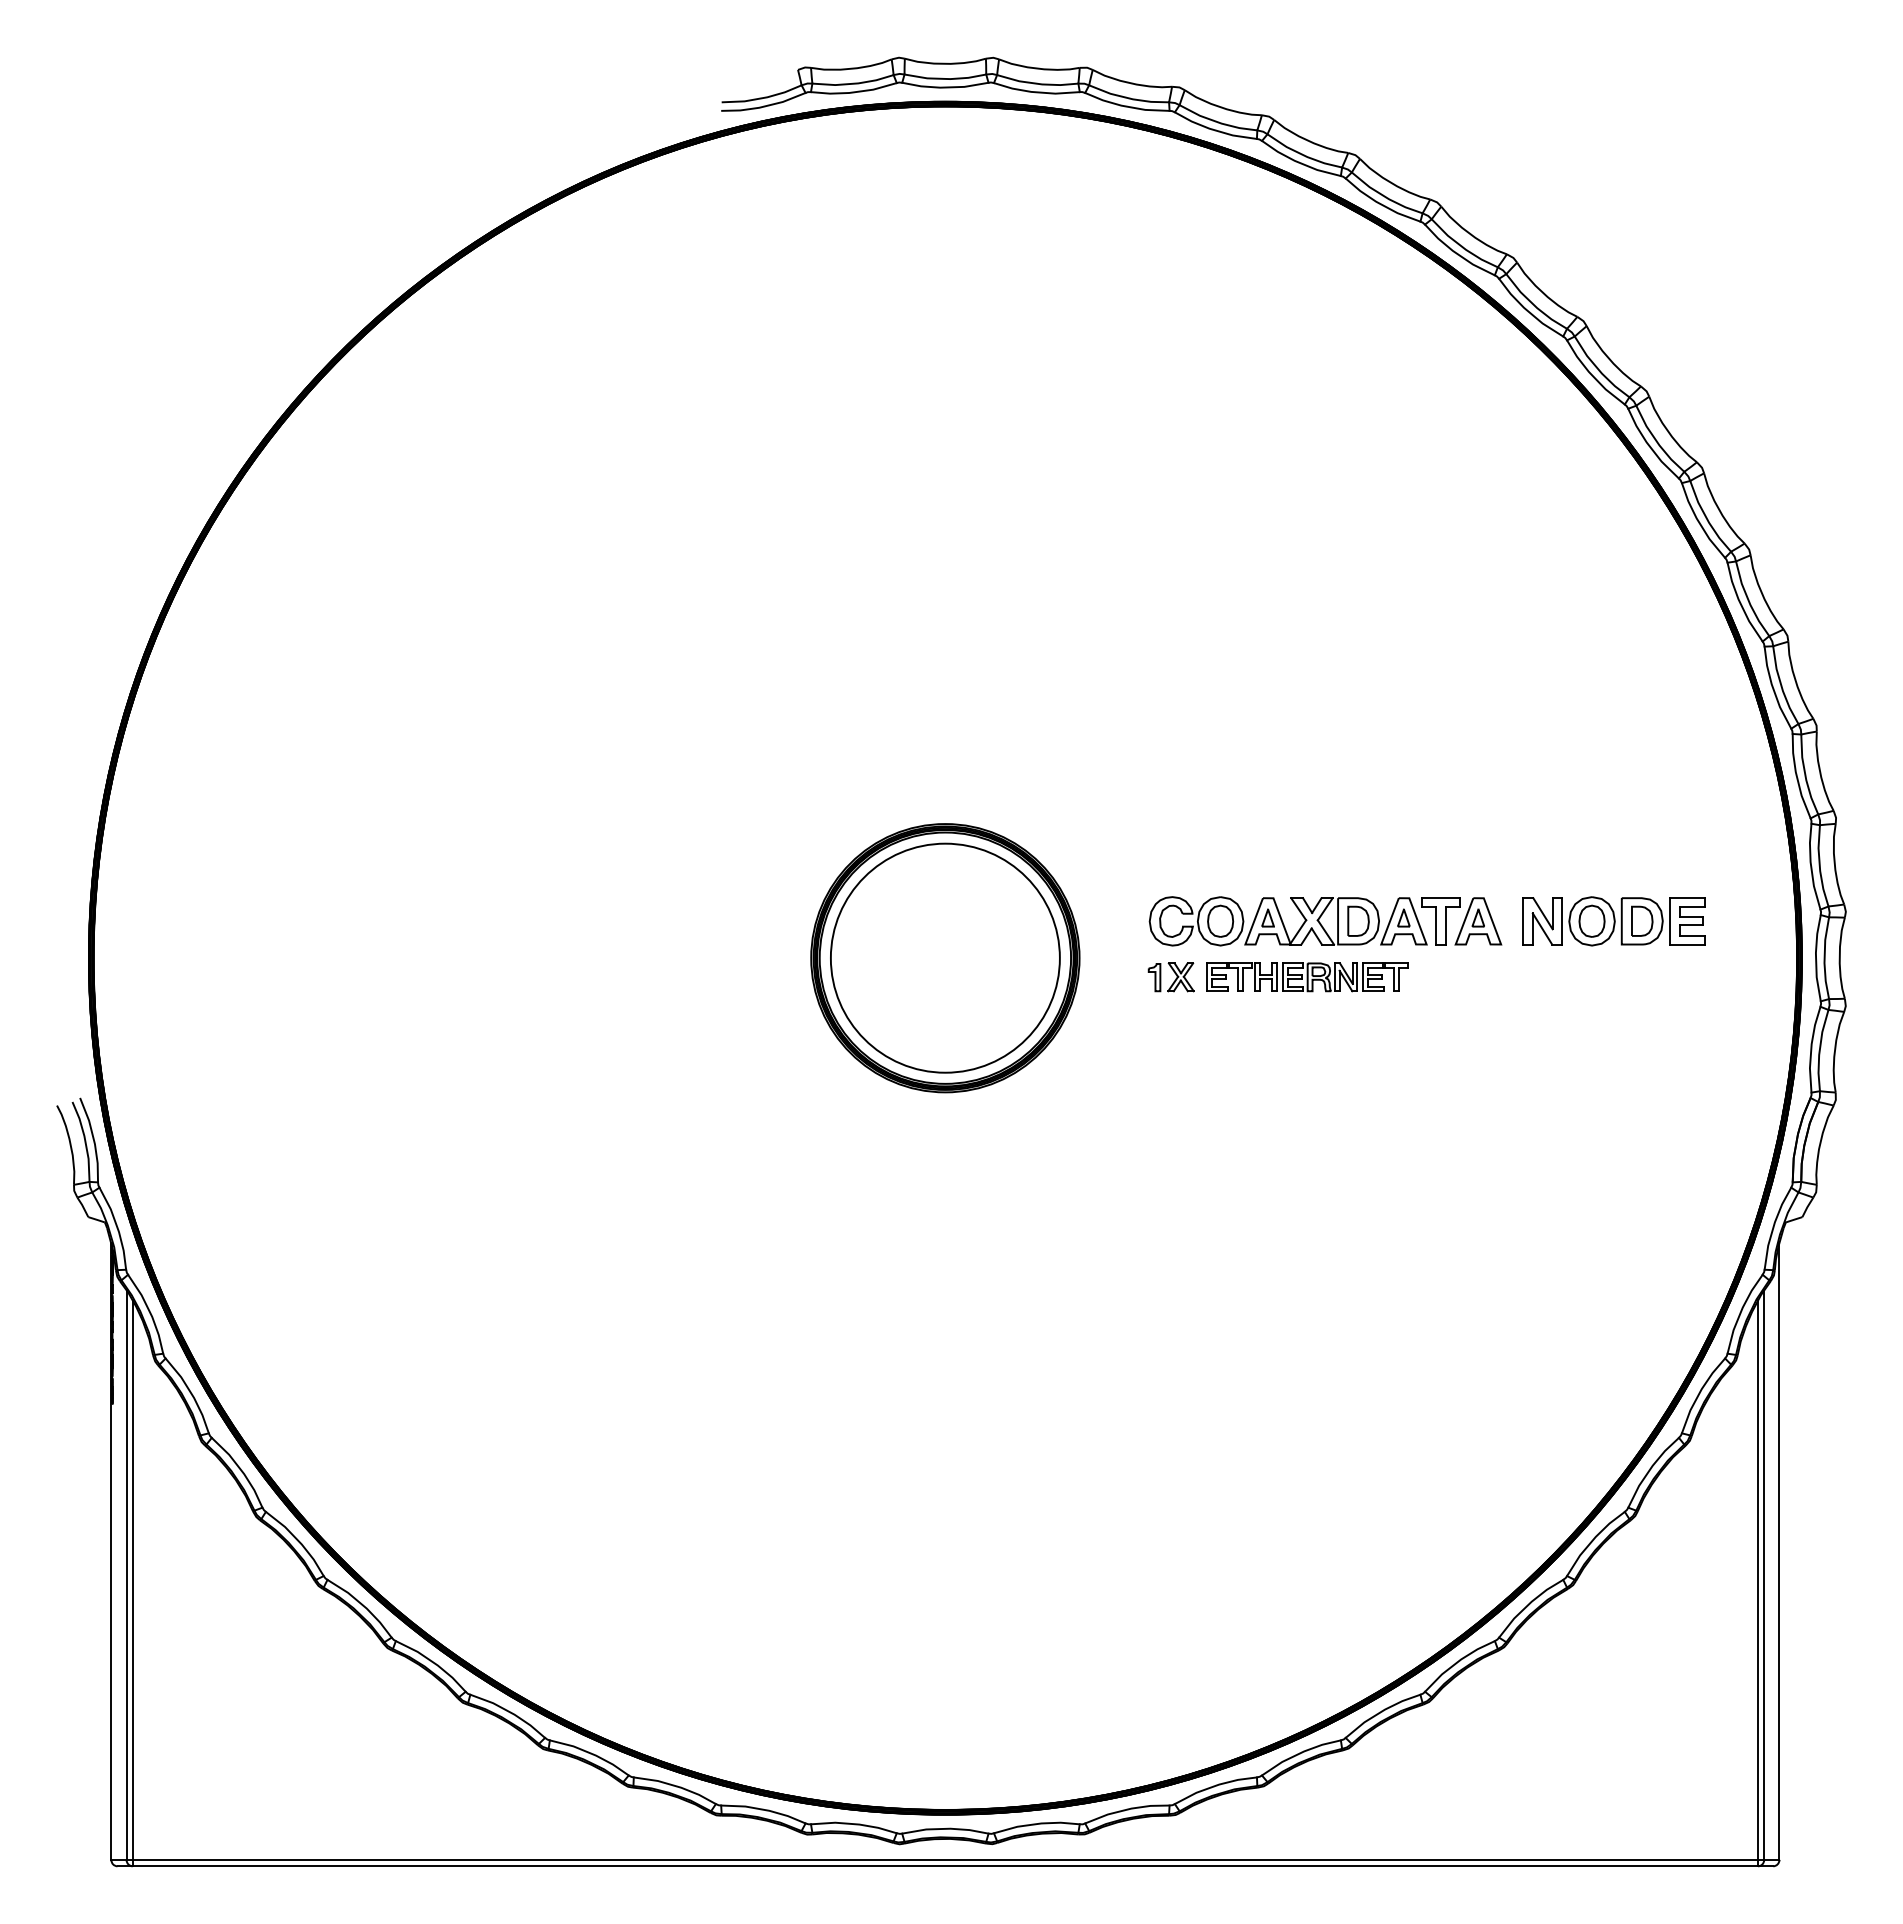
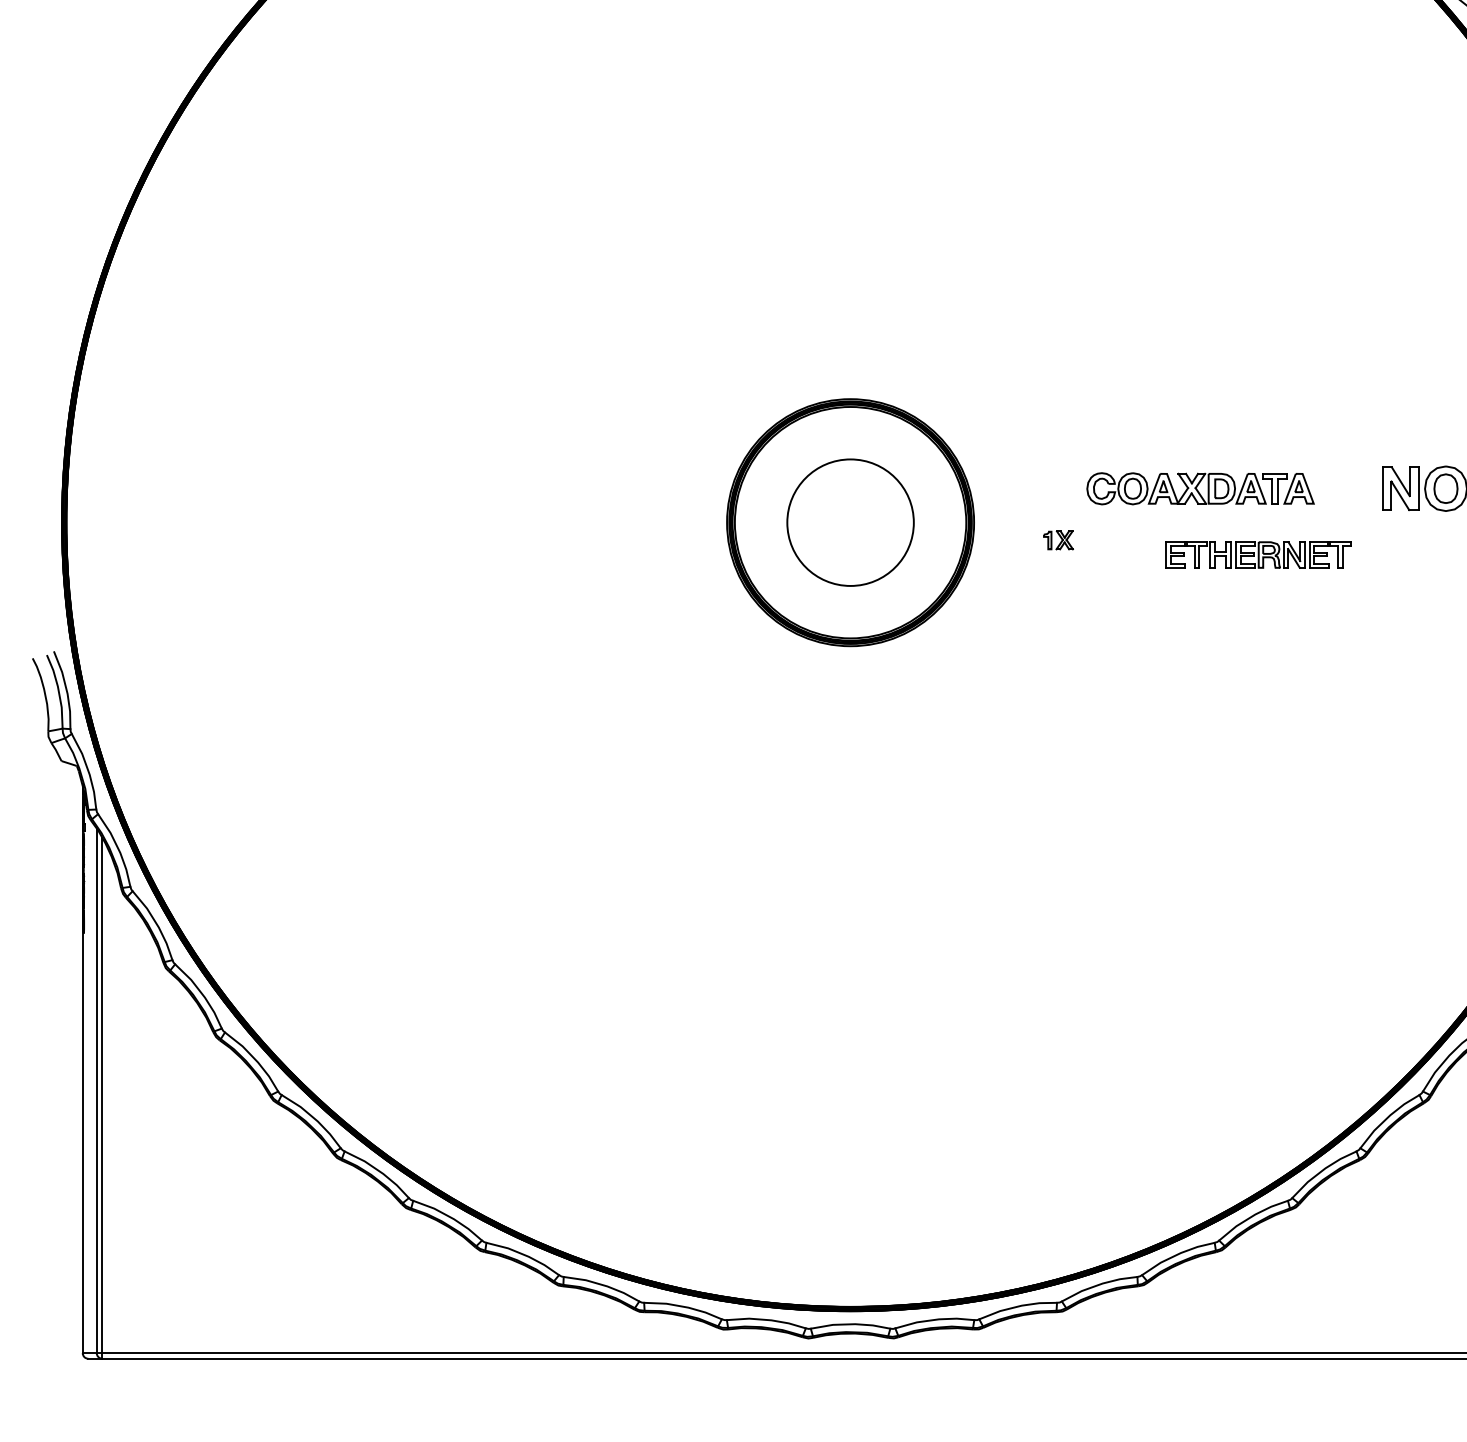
part: (1325, 921) -> (1200, 488), size x0.7
circle: (944, 957) -> (849, 522), size x0.6
part: (1170, 977) -> (1057, 540), size x0.7
part: (1307, 977) -> (1258, 555), moved

